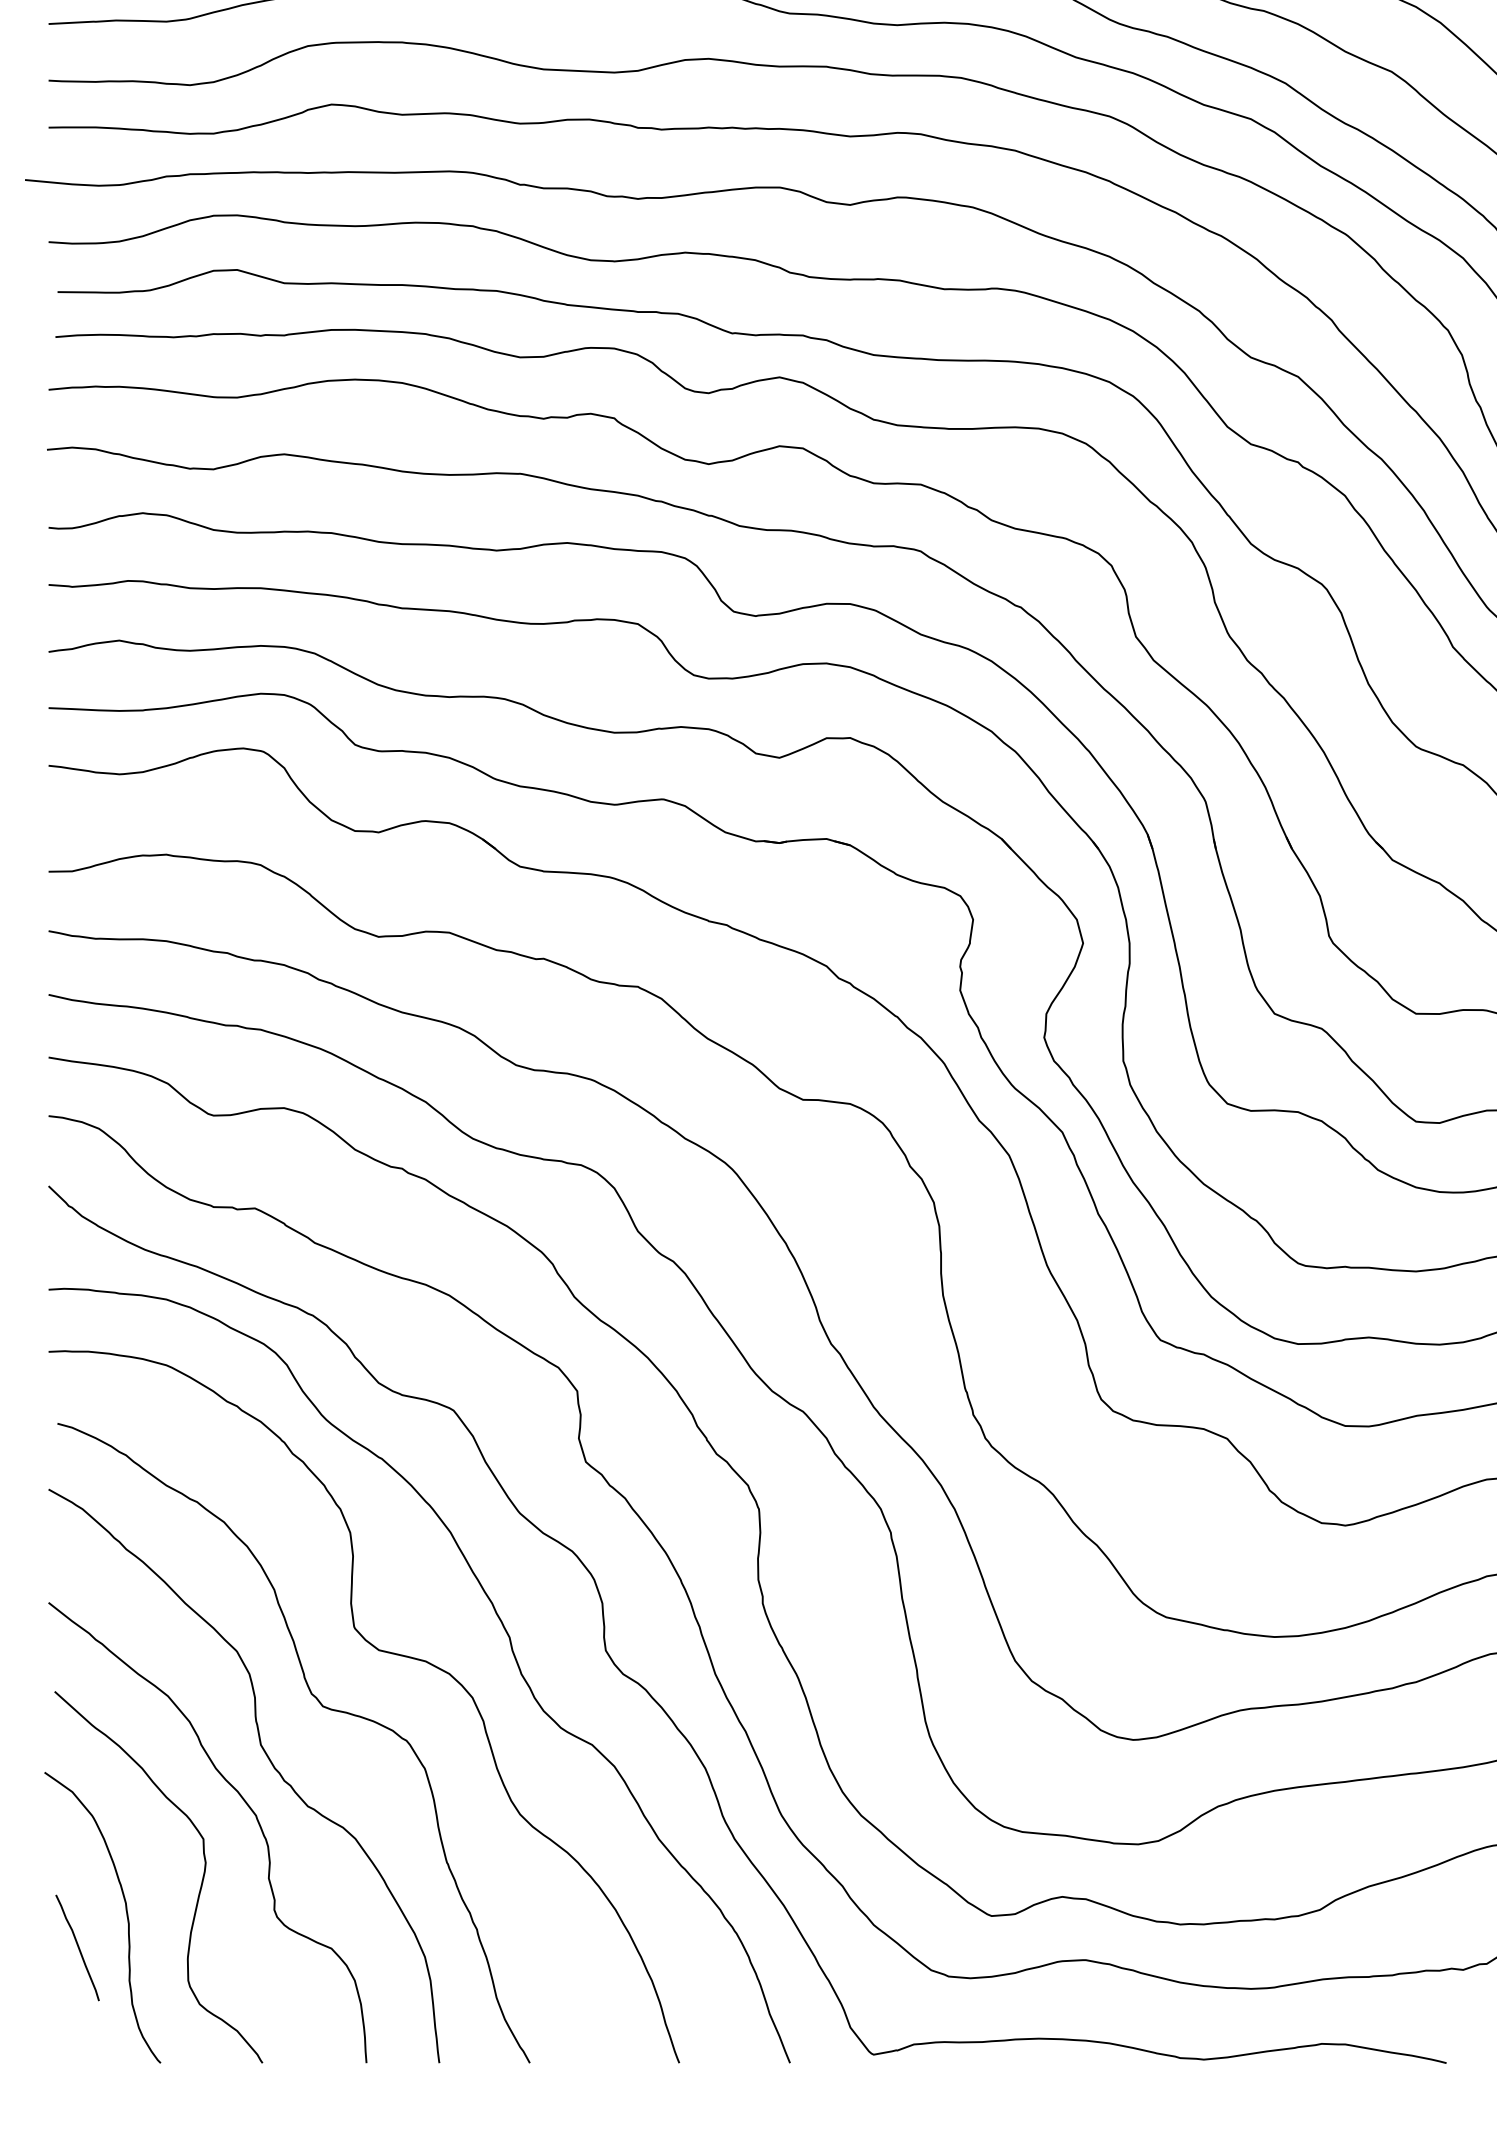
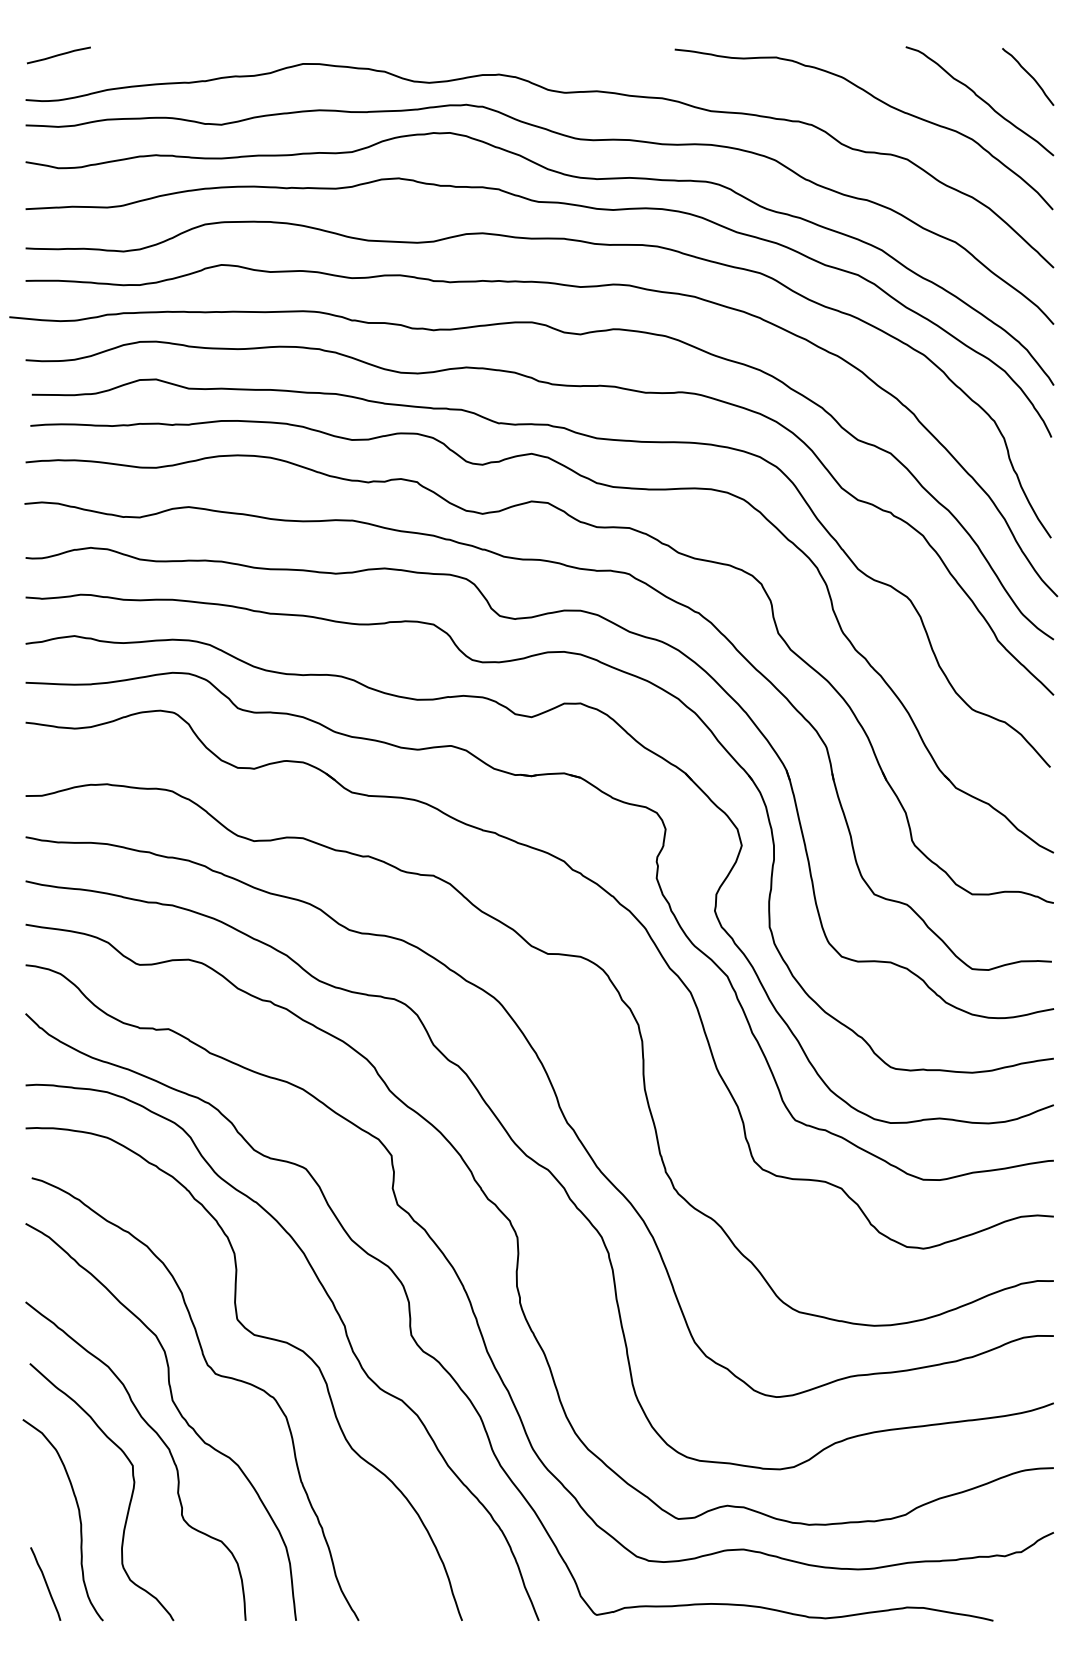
curve: (77, 1947) -> (45, 1583), moved

